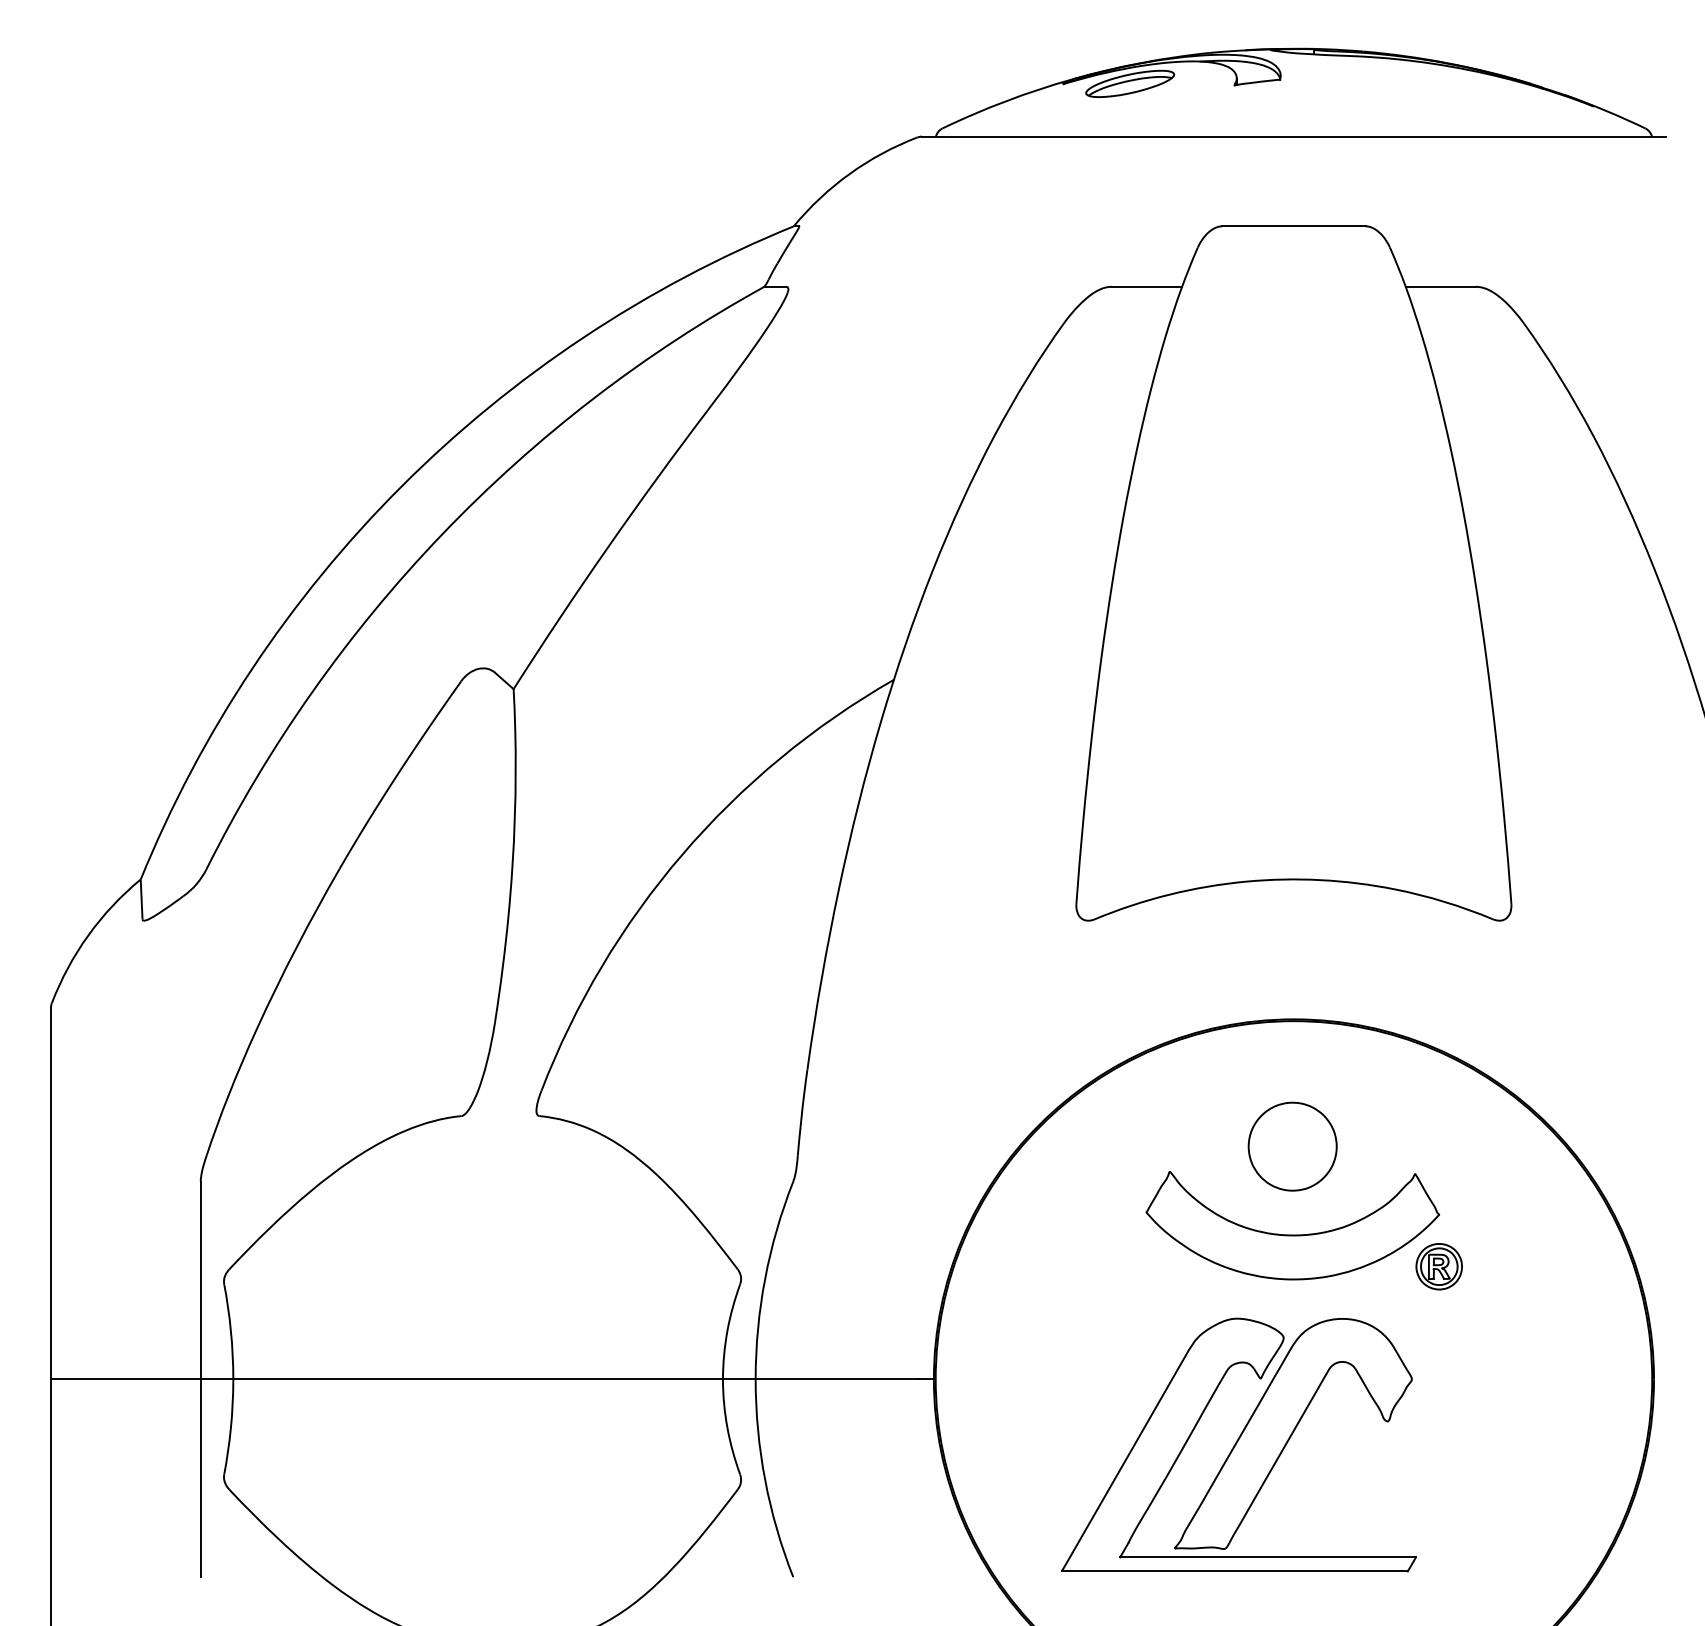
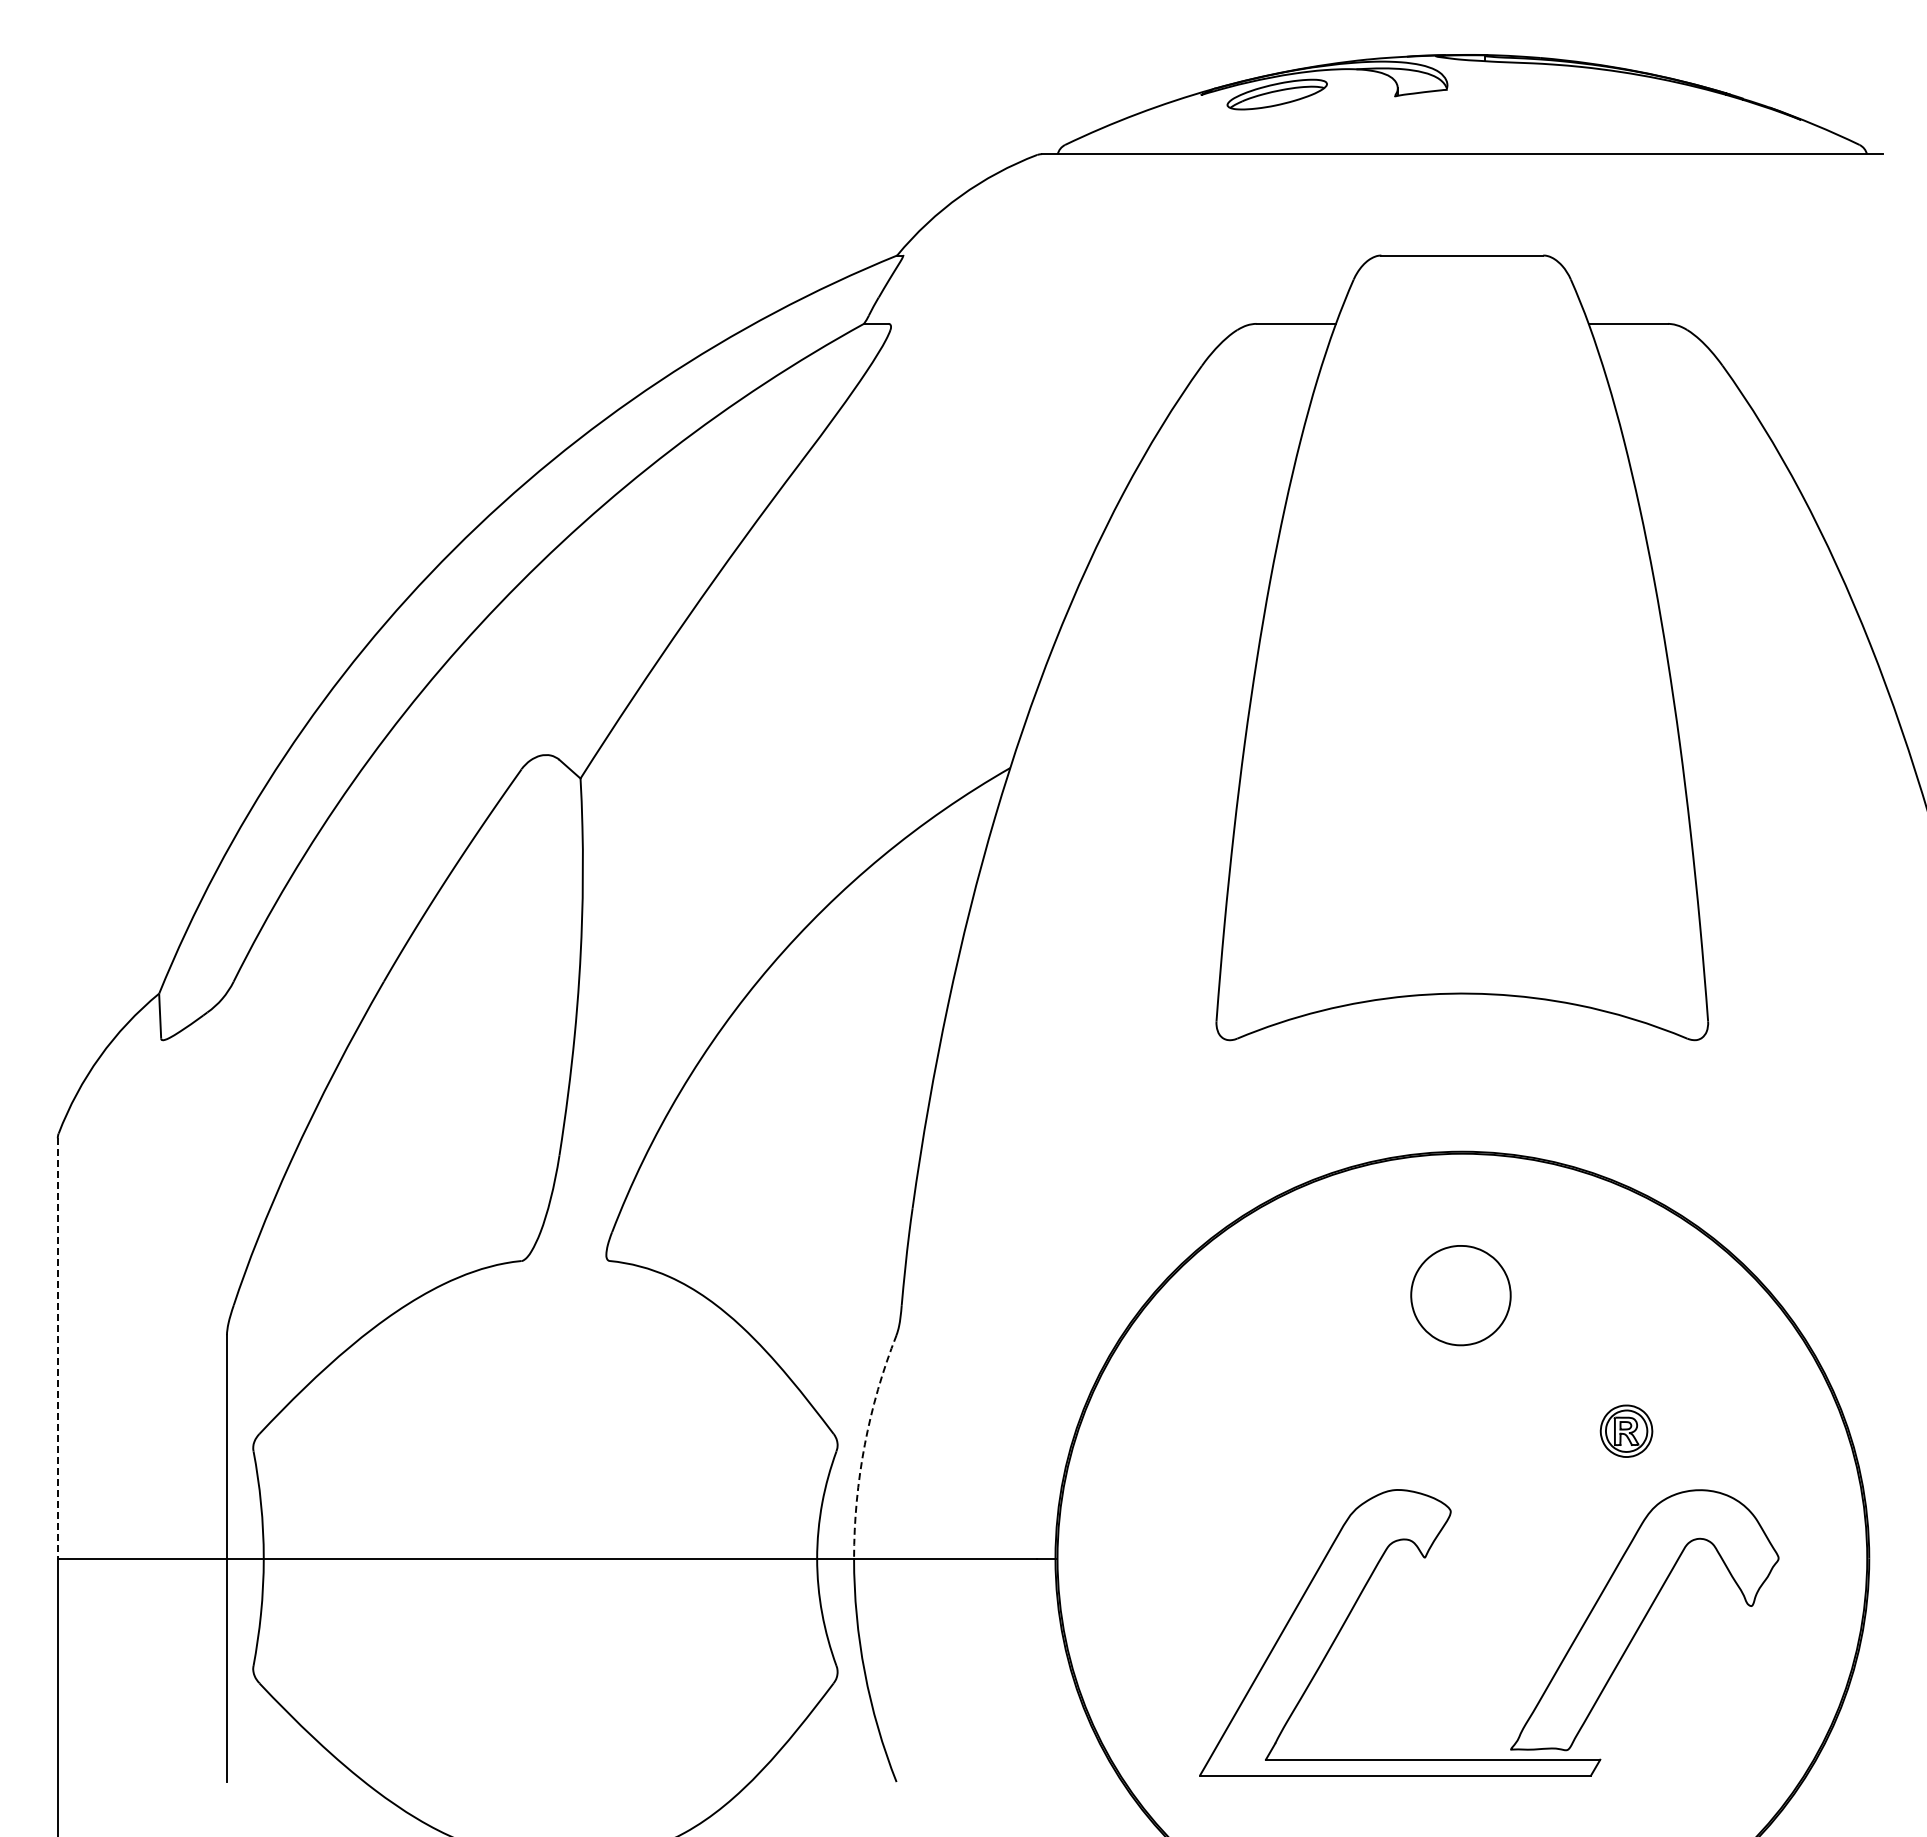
line: (50, 1193) -> (57, 1348), solid -> dashed
part: (1288, 1234) -> (1456, 1394), removed
arc: (764, 1278) -> (864, 1444), solid -> dashed
part: (1293, 1434) -> (1644, 1620), moved

